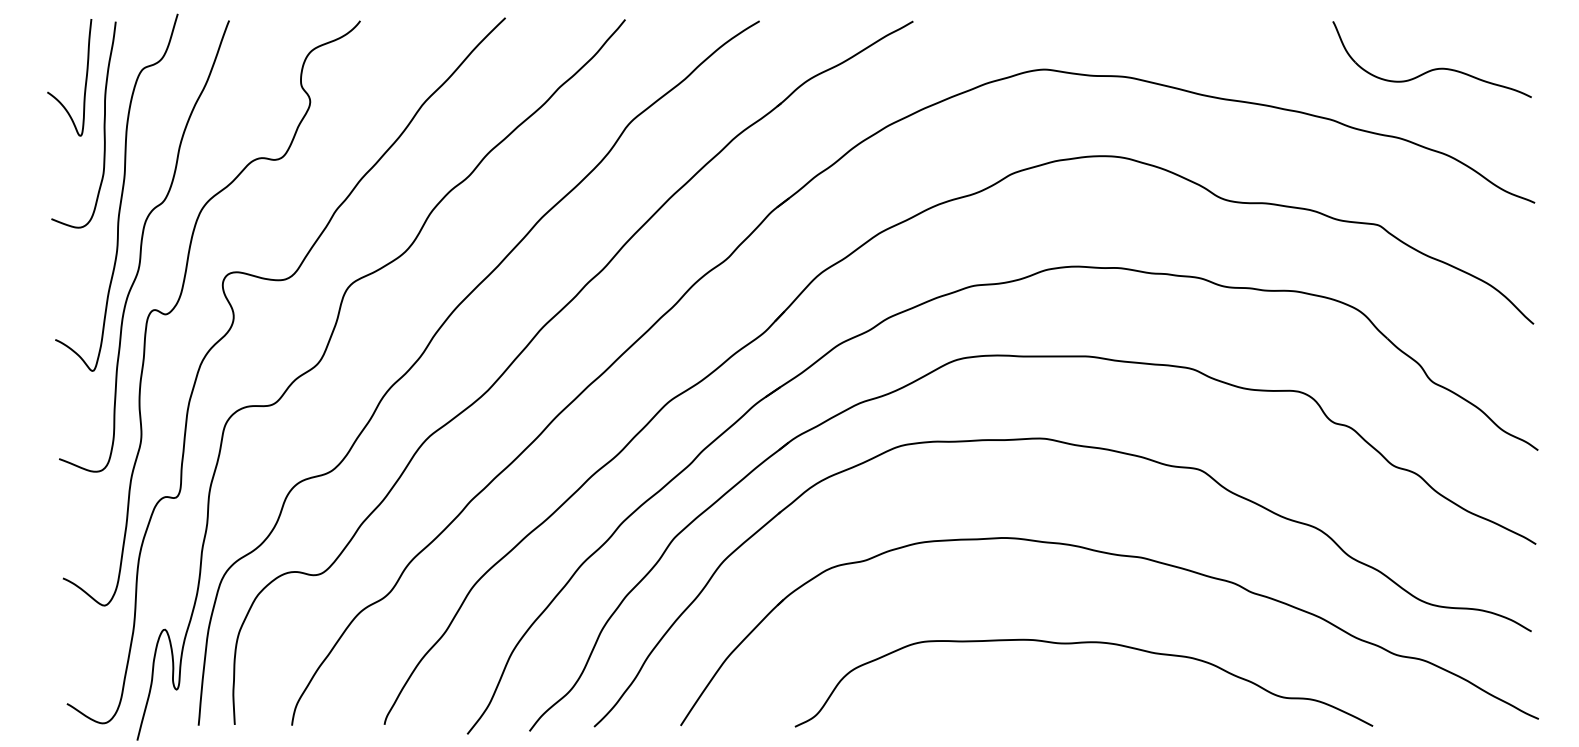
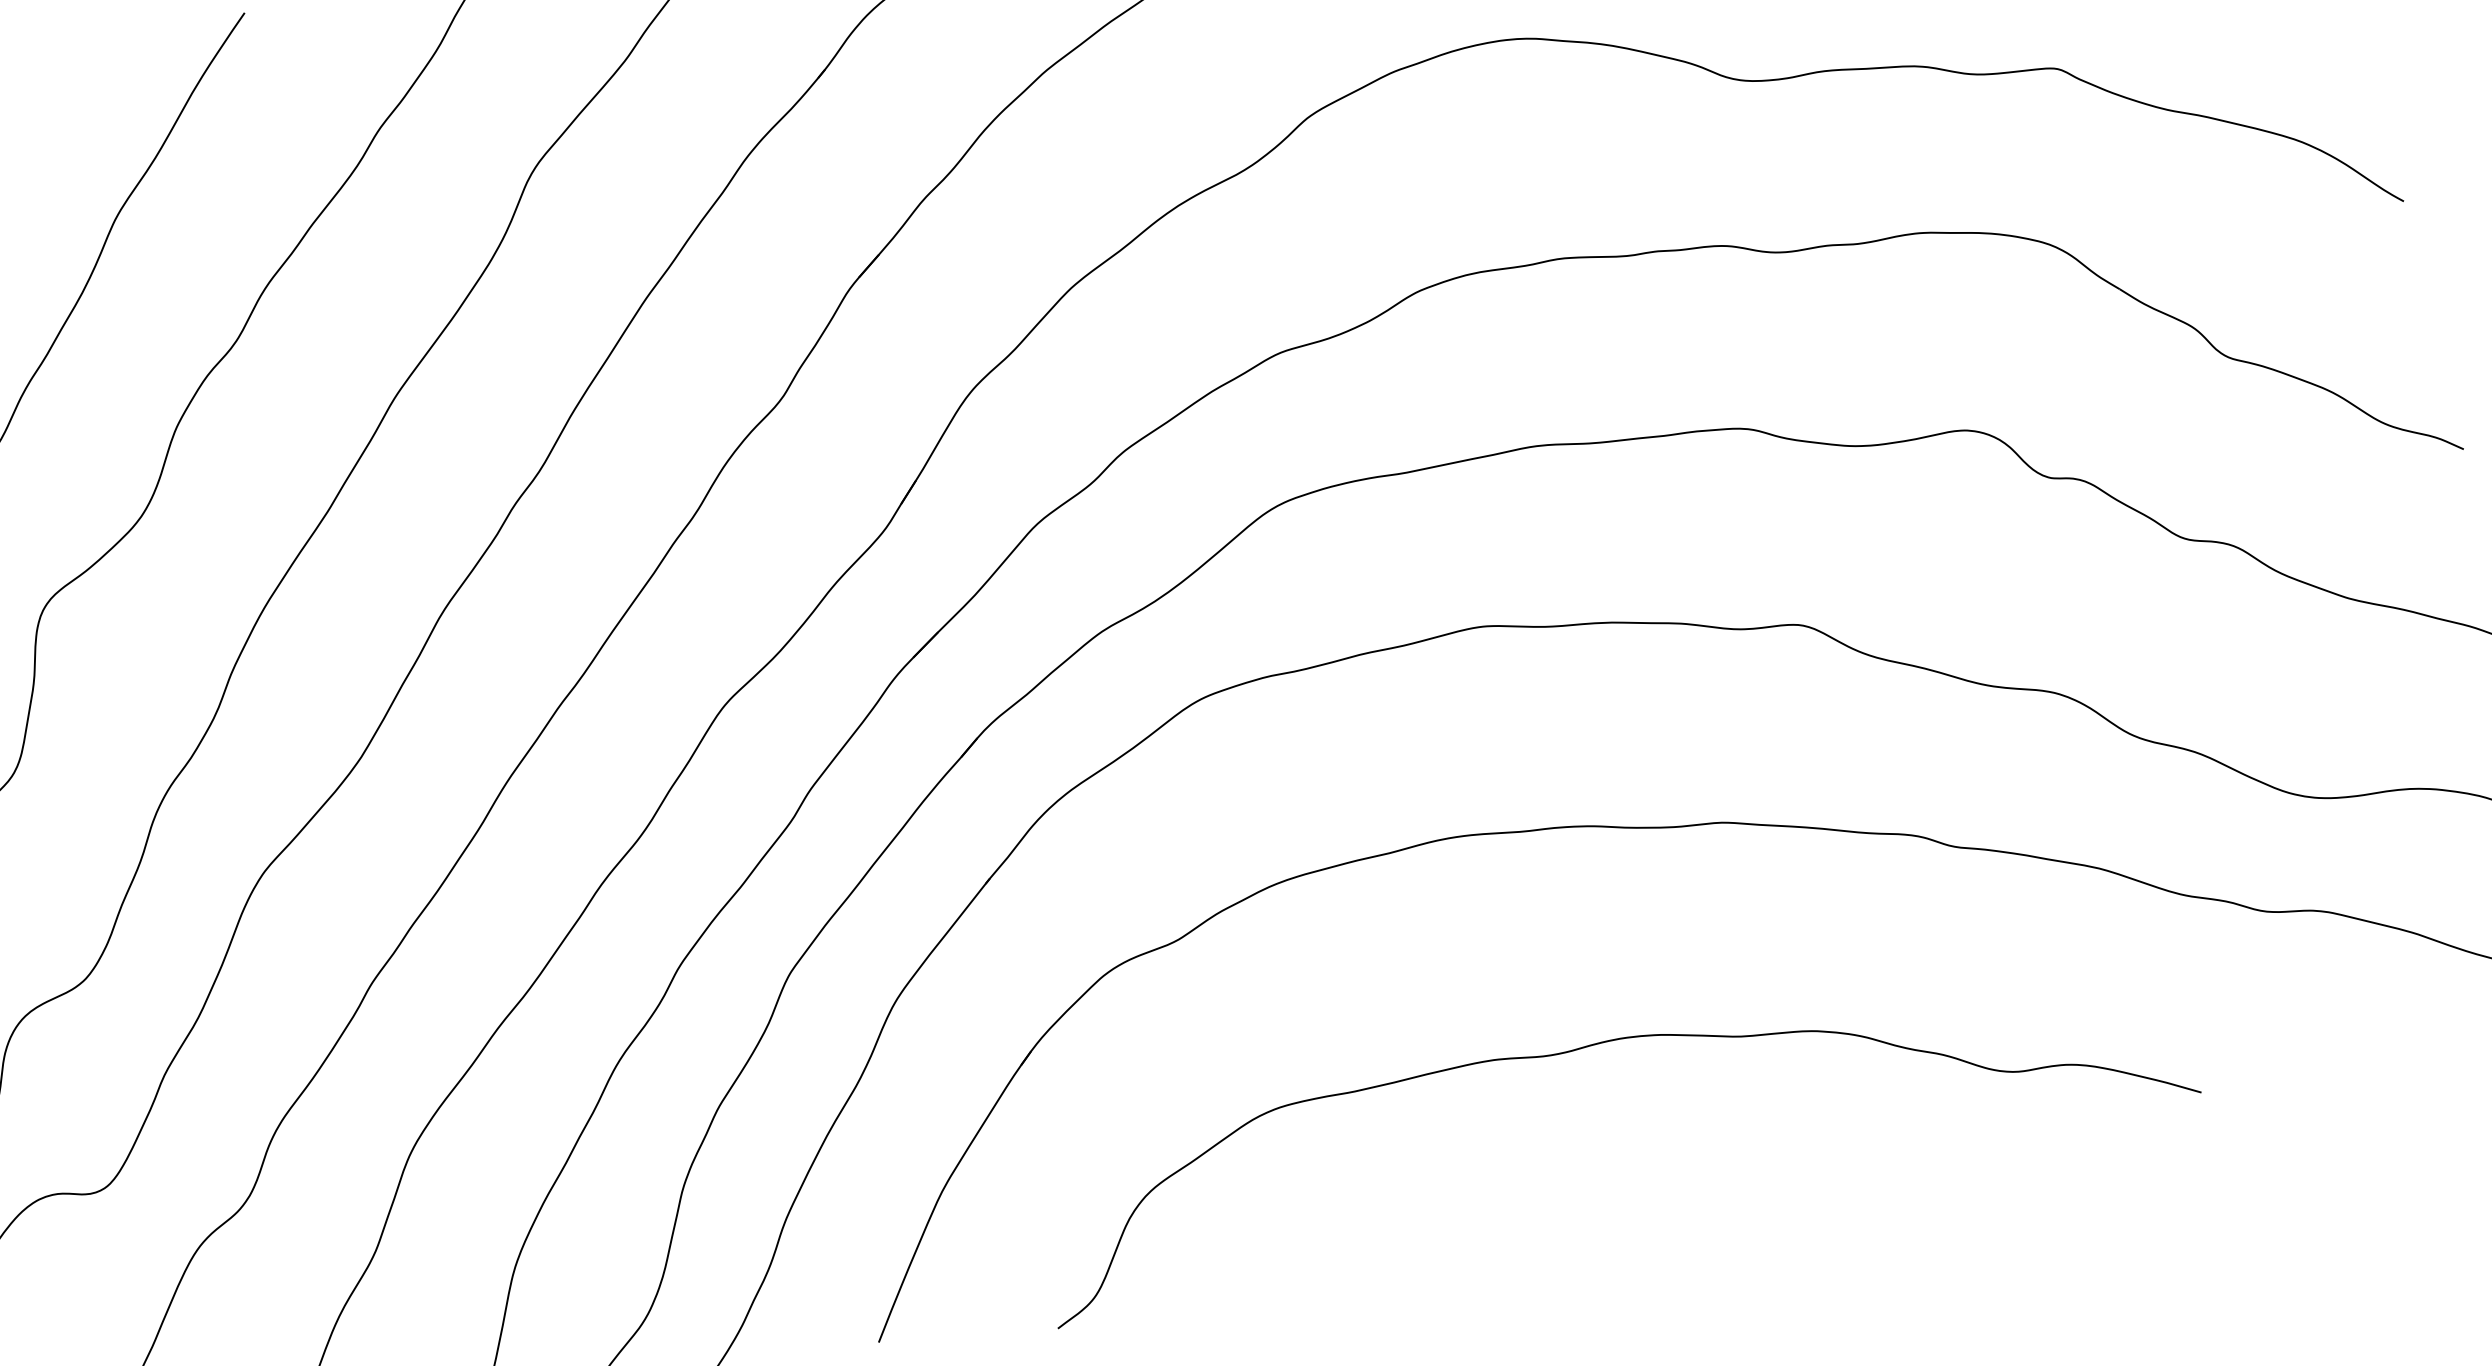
curve: (1083, 643) -> (1594, 1046), moved

